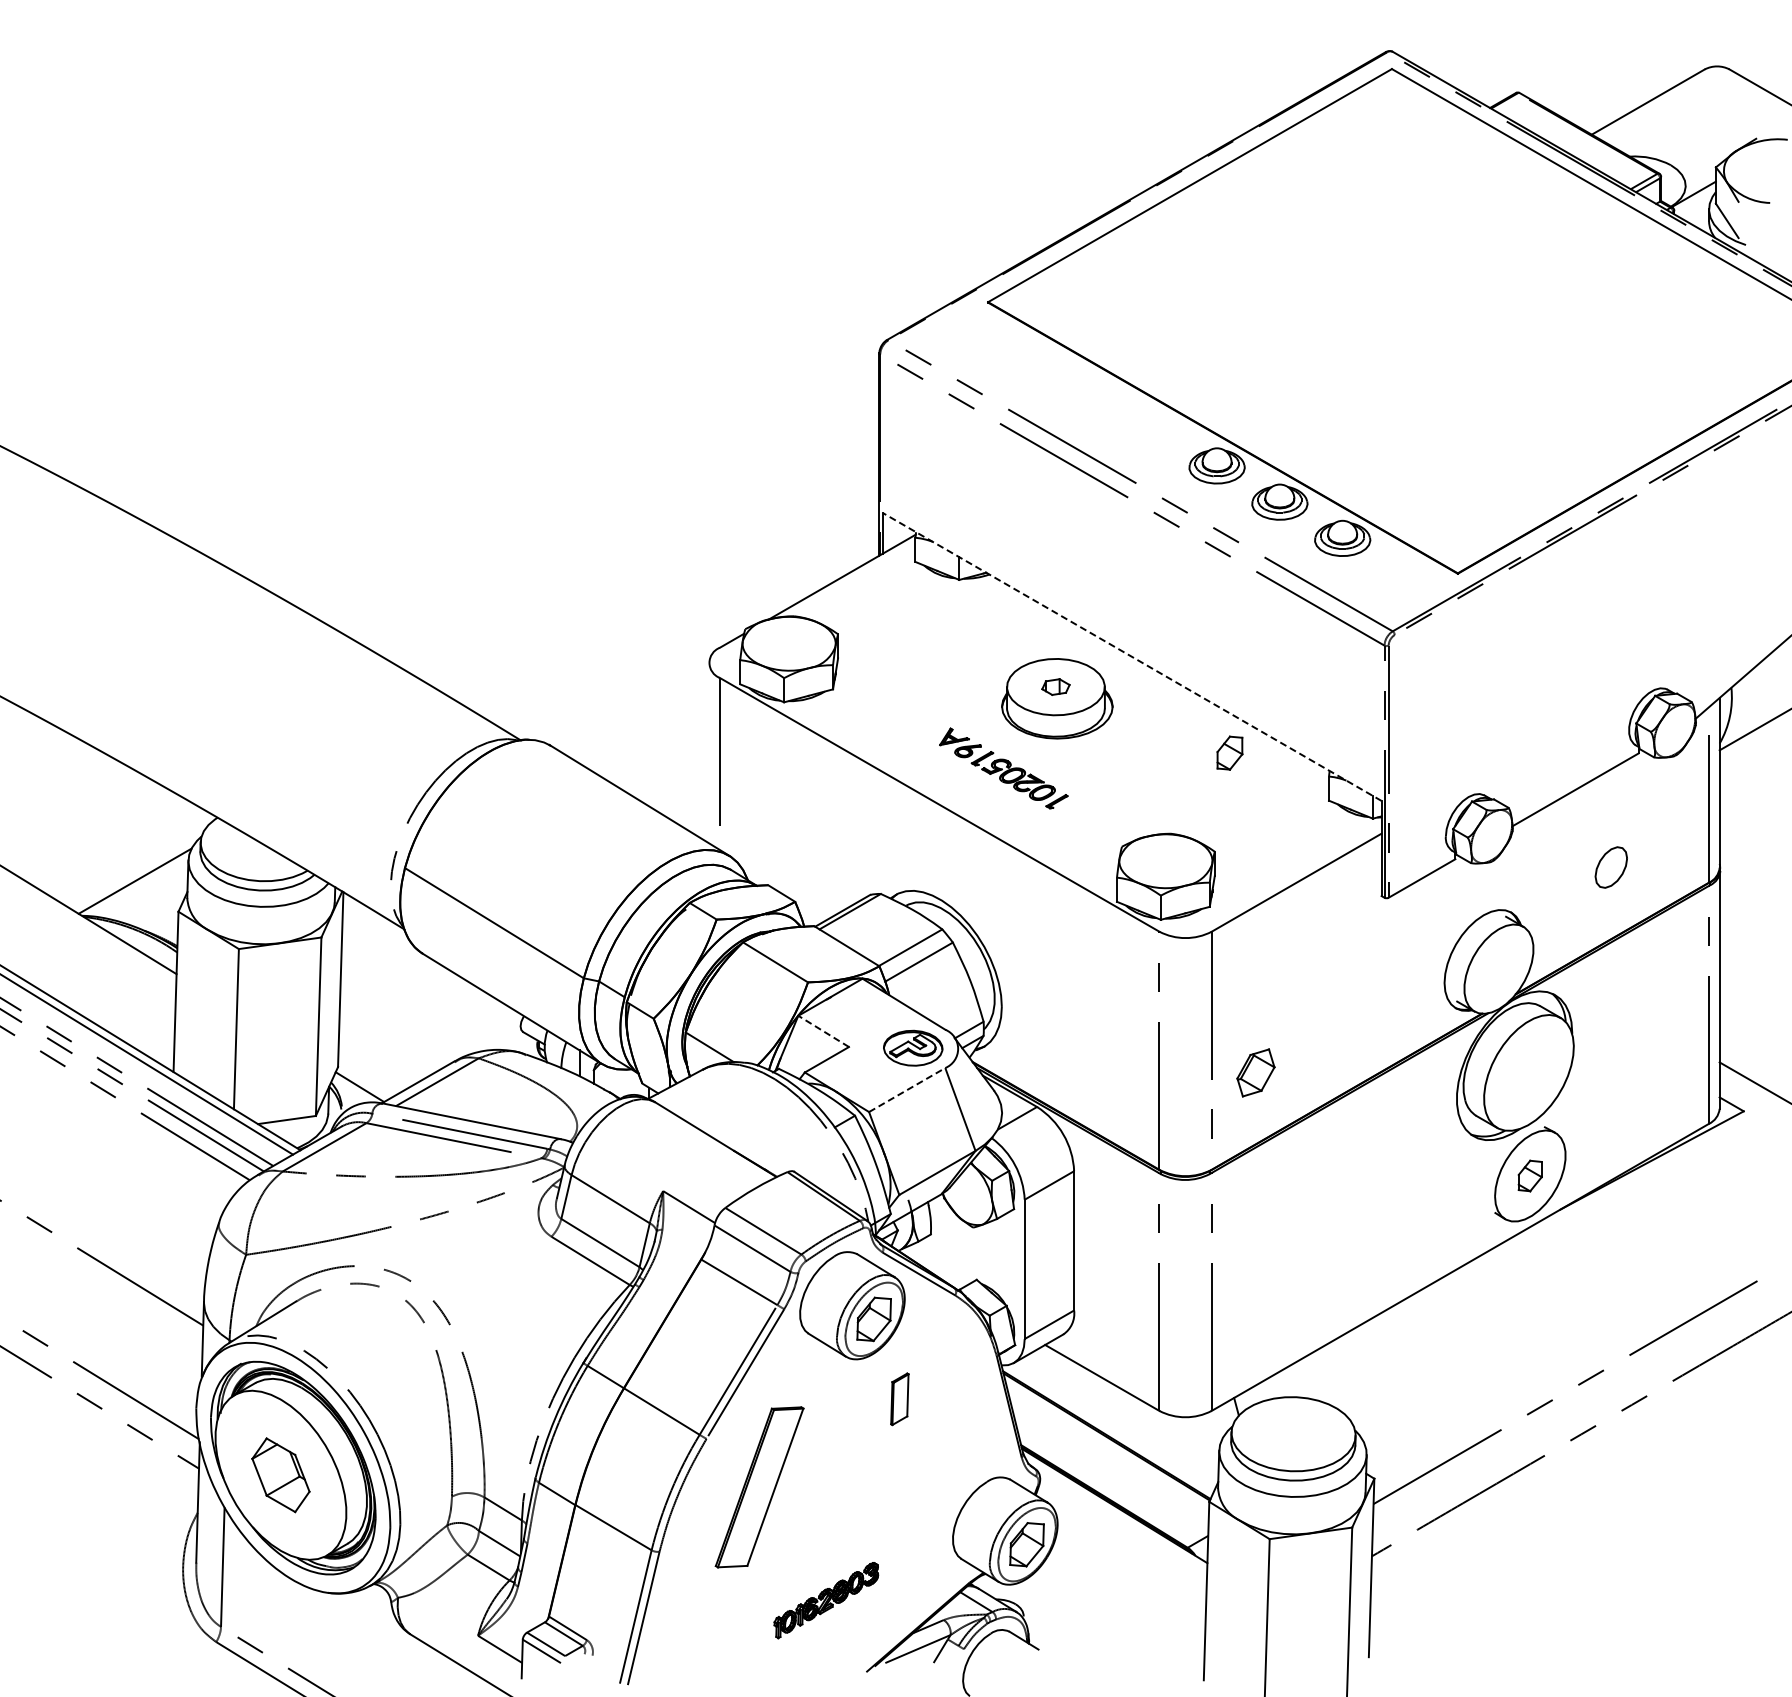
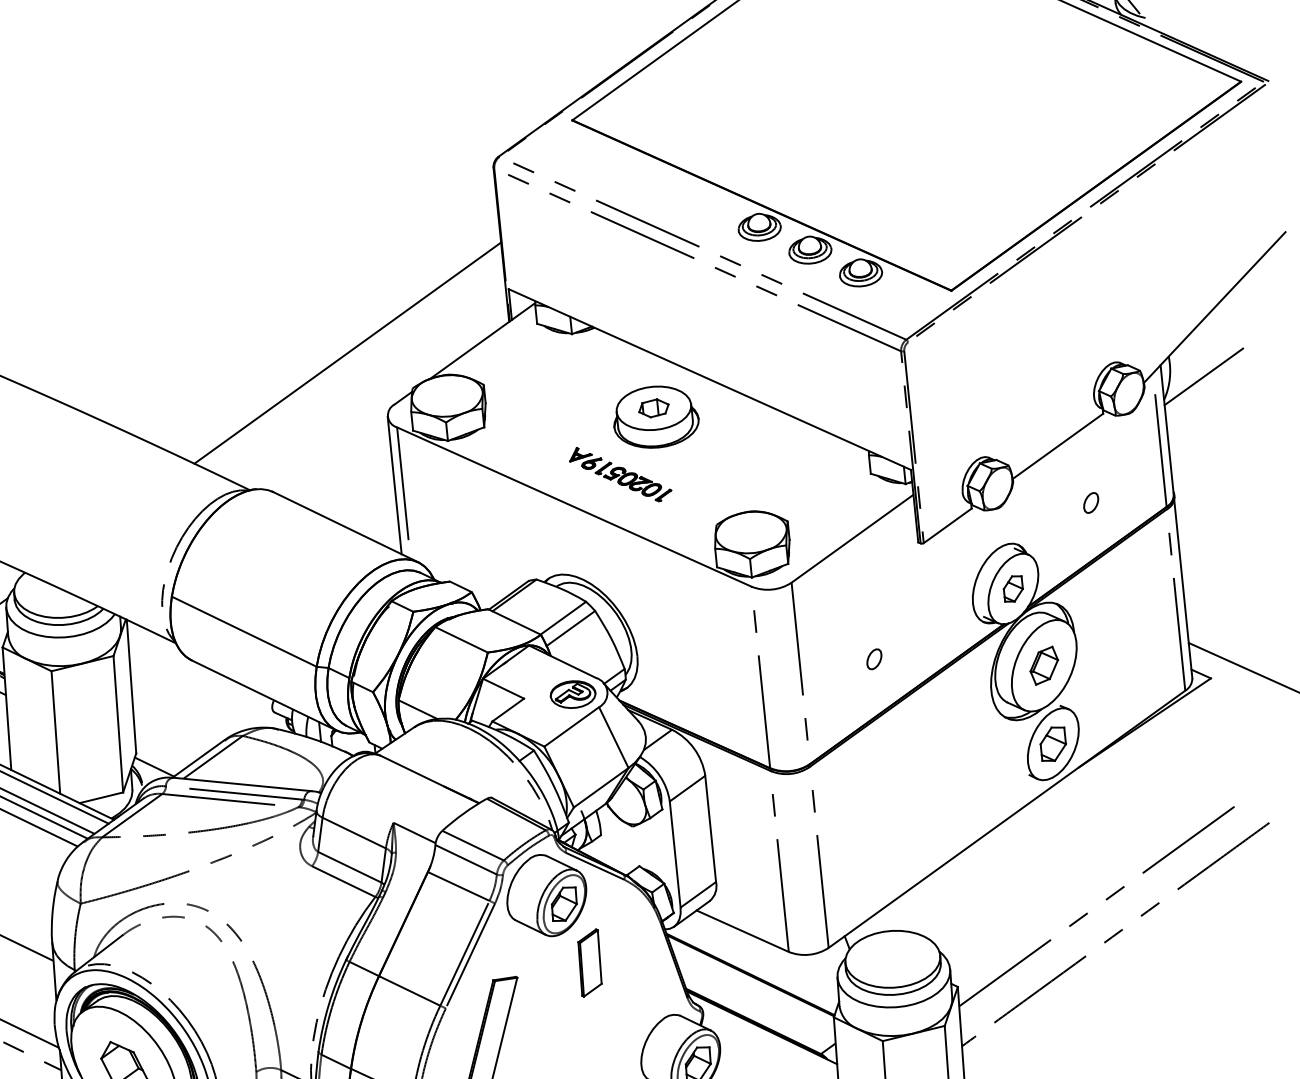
line: (665, 574) -> (347, 352), added
line: (1132, 657) -> (709, 379), dashed -> solid
part: (1055, 686) -> (653, 407), size x1.43
line: (709, 752) -> (394, 484), added
part: (1229, 752) -> (1012, 588), moved
part: (1611, 867) -> (1091, 502), size x0.62
line: (823, 1031) -> (503, 688), dashed -> solid
part: (1308, 1041) -> (873, 658), added
part: (1255, 1072) -> (1043, 665), moved
line: (907, 1089) -> (571, 726), dashed -> solid
part: (1529, 1175) -> (1052, 743), size x1.43
part: (899, 1399) -> (589, 963), size x1.67

